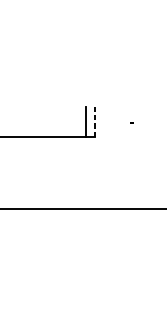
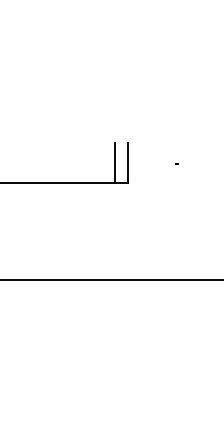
line: (95, 122) -> (127, 163), dashed -> solid

